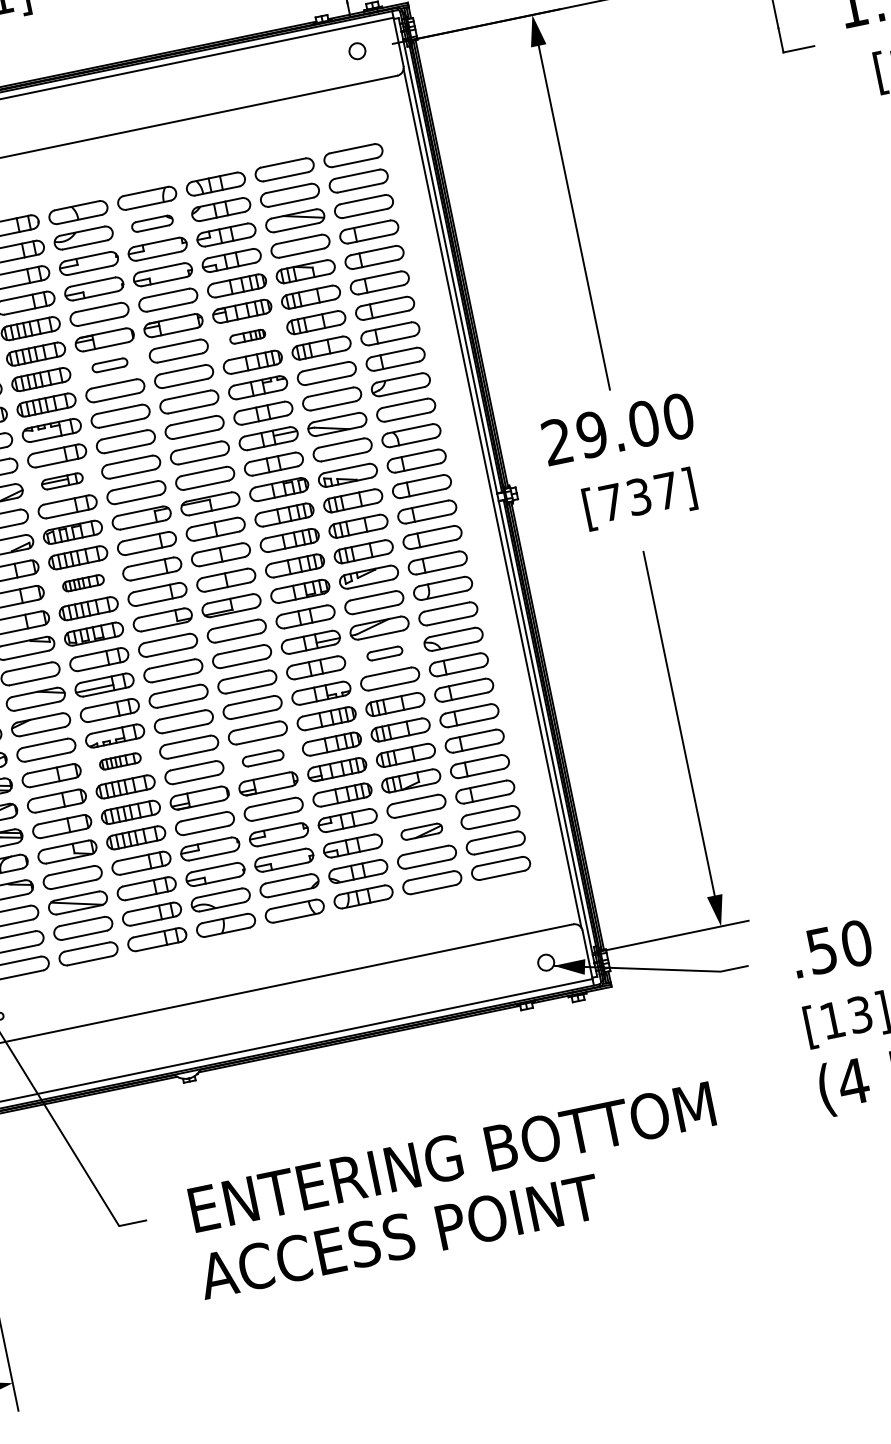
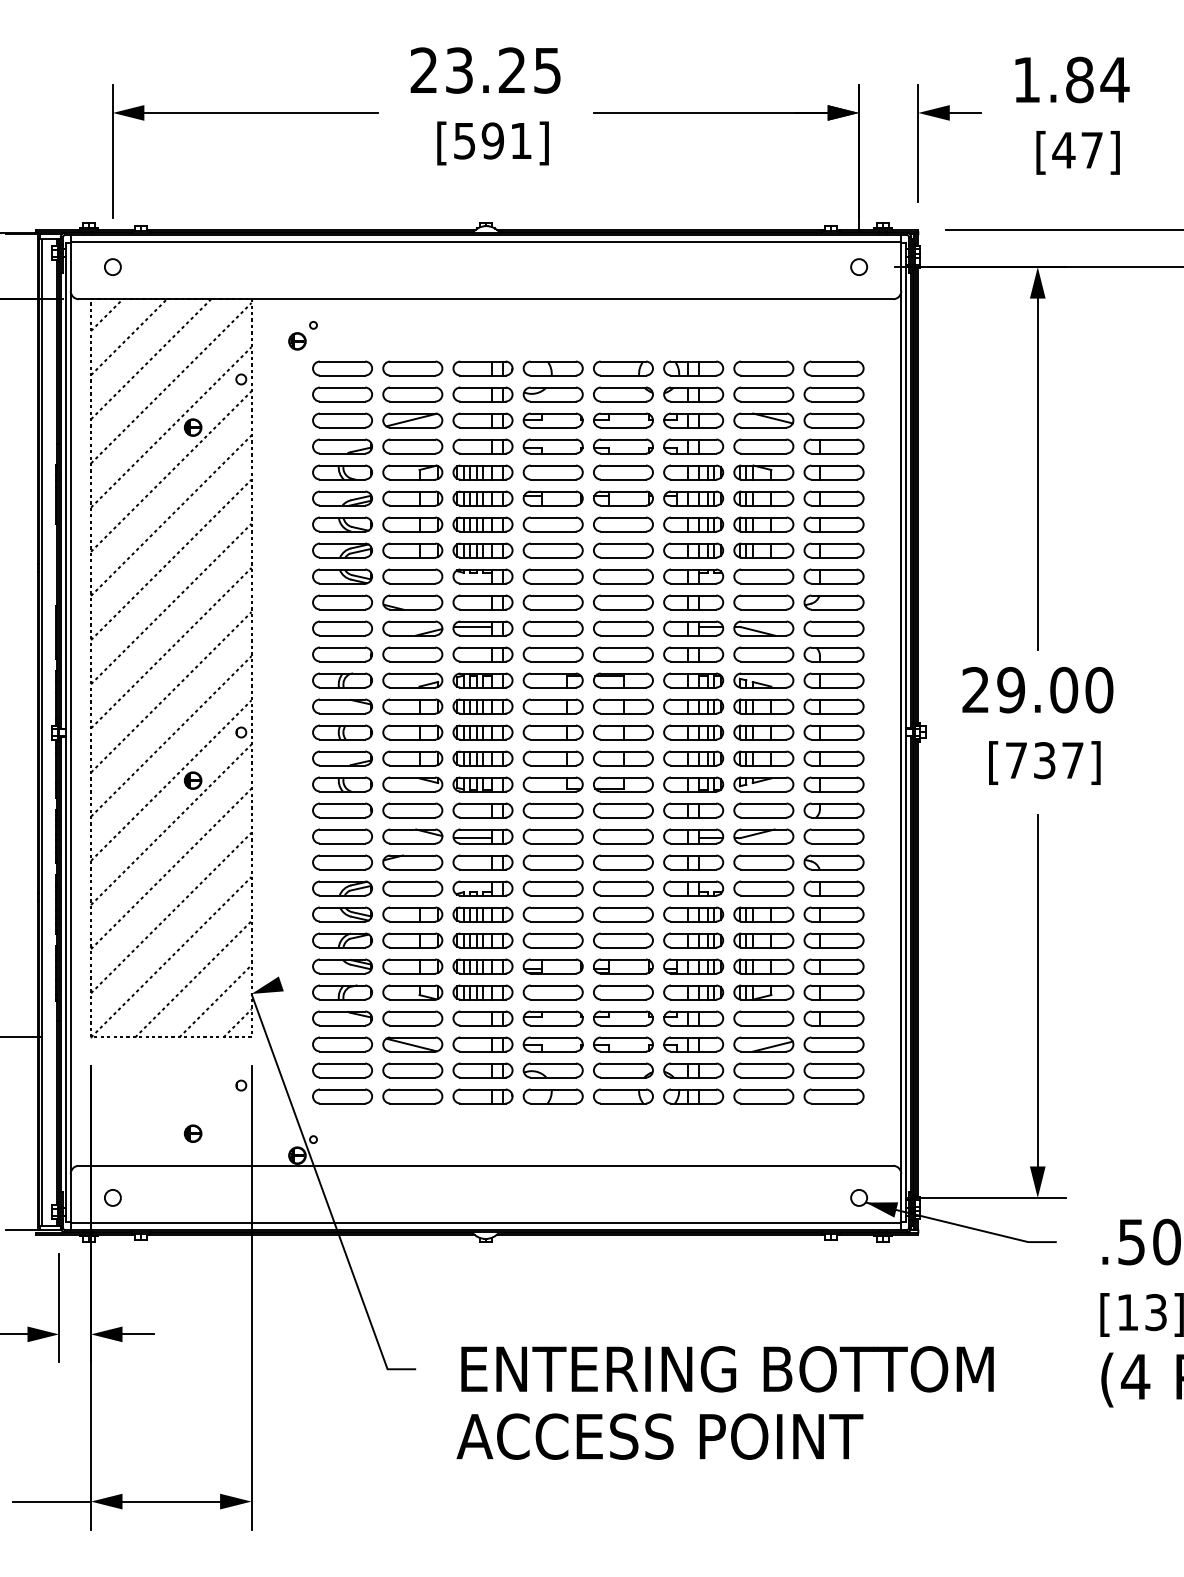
part: (152, 223) -> (623, 394), size x1.43
part: (247, 336) -> (693, 524), size x1.67
part: (109, 365) -> (552, 524), size x1.67
part: (61, 481) -> (482, 628), size x1.43
part: (82, 583) -> (482, 732), size x1.43
part: (384, 653) -> (763, 862), size x1.67
part: (263, 758) -> (623, 940), size x1.43
part: (119, 761) -> (482, 914), size x1.43
part: (421, 831) -> (763, 1044), size x1.43

